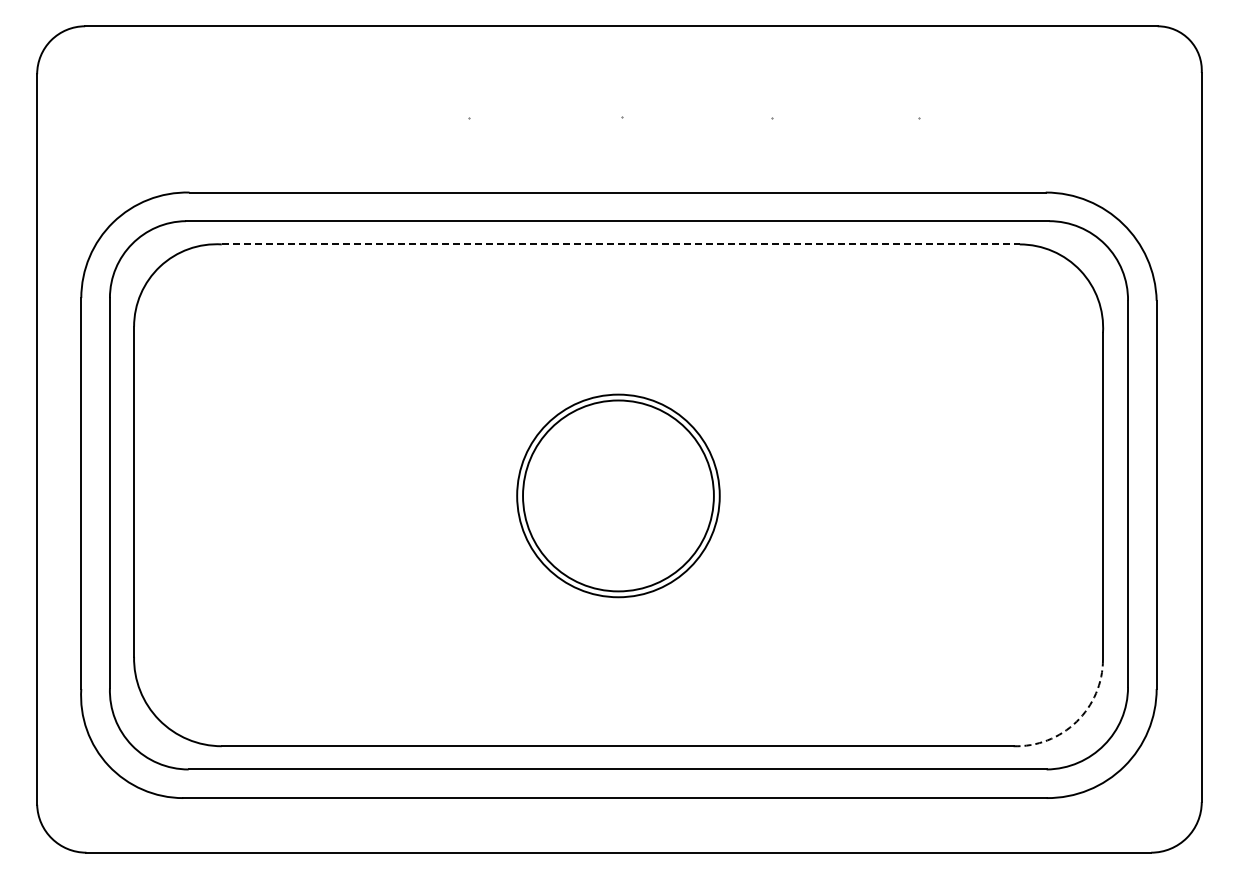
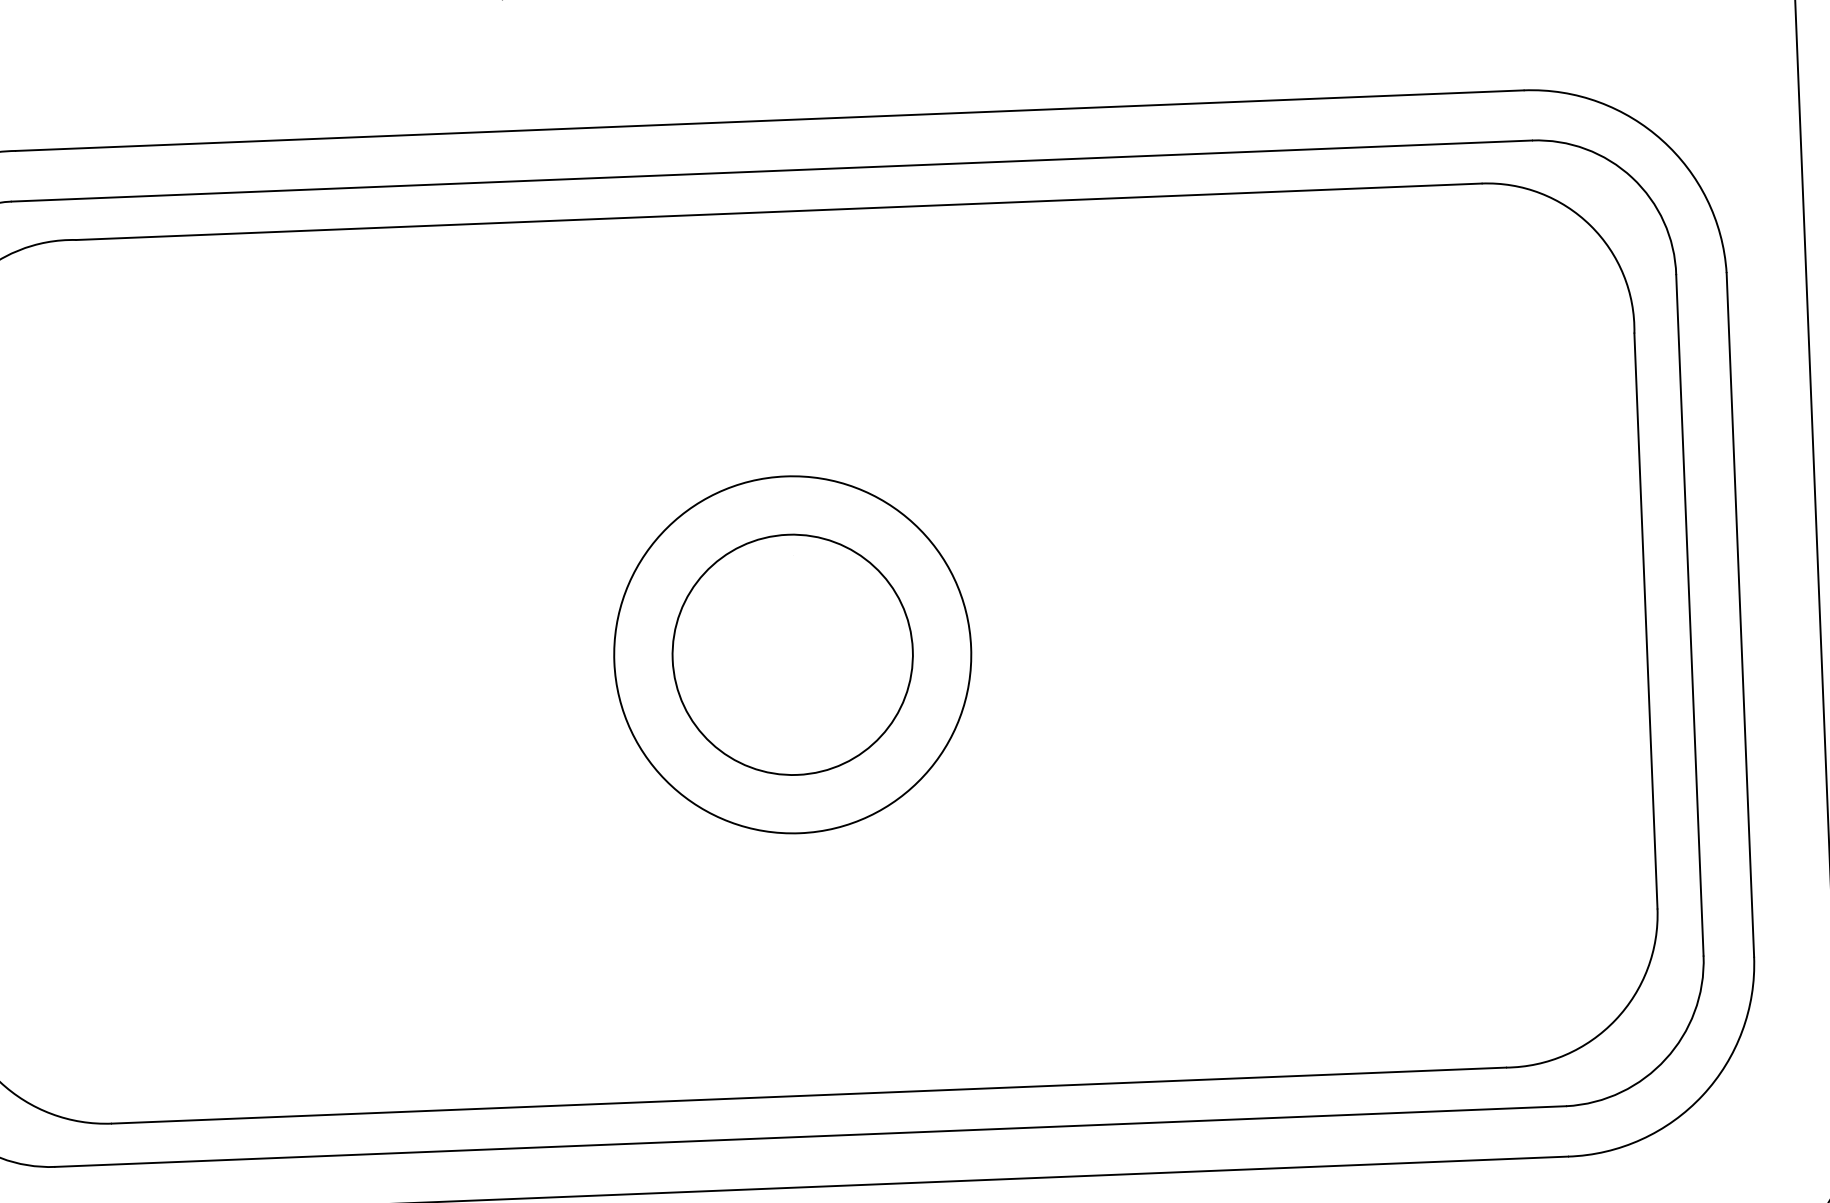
line: (621, 244) -> (780, 211), dashed -> solid
circle: (618, 495) -> (792, 654), size x0.71
arc: (1076, 721) -> (1615, 1019), dashed -> solid

